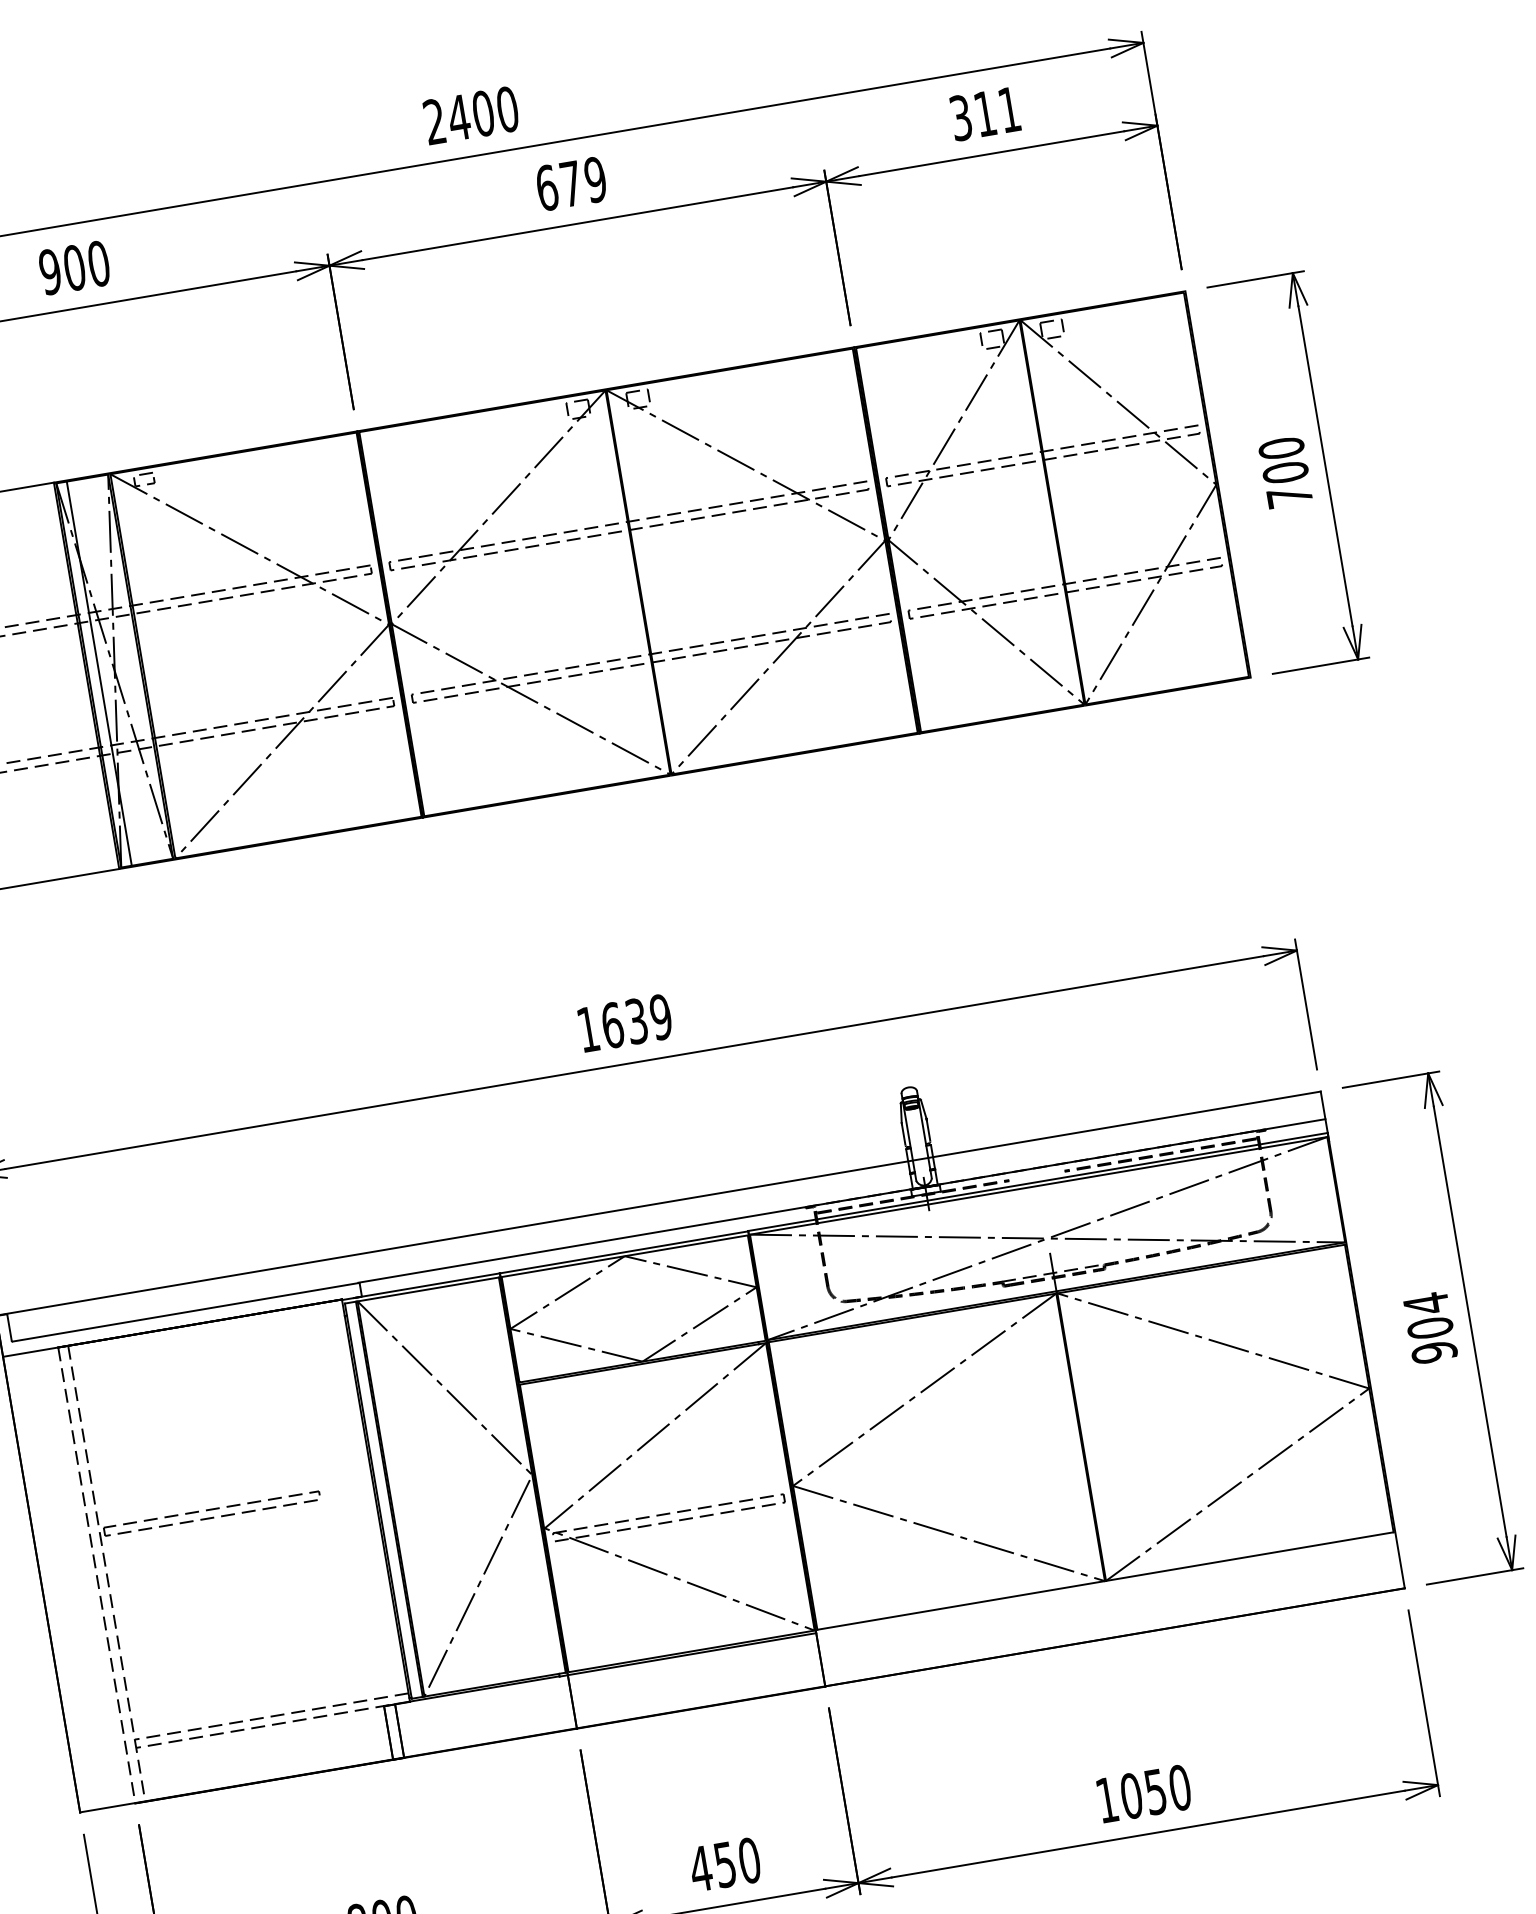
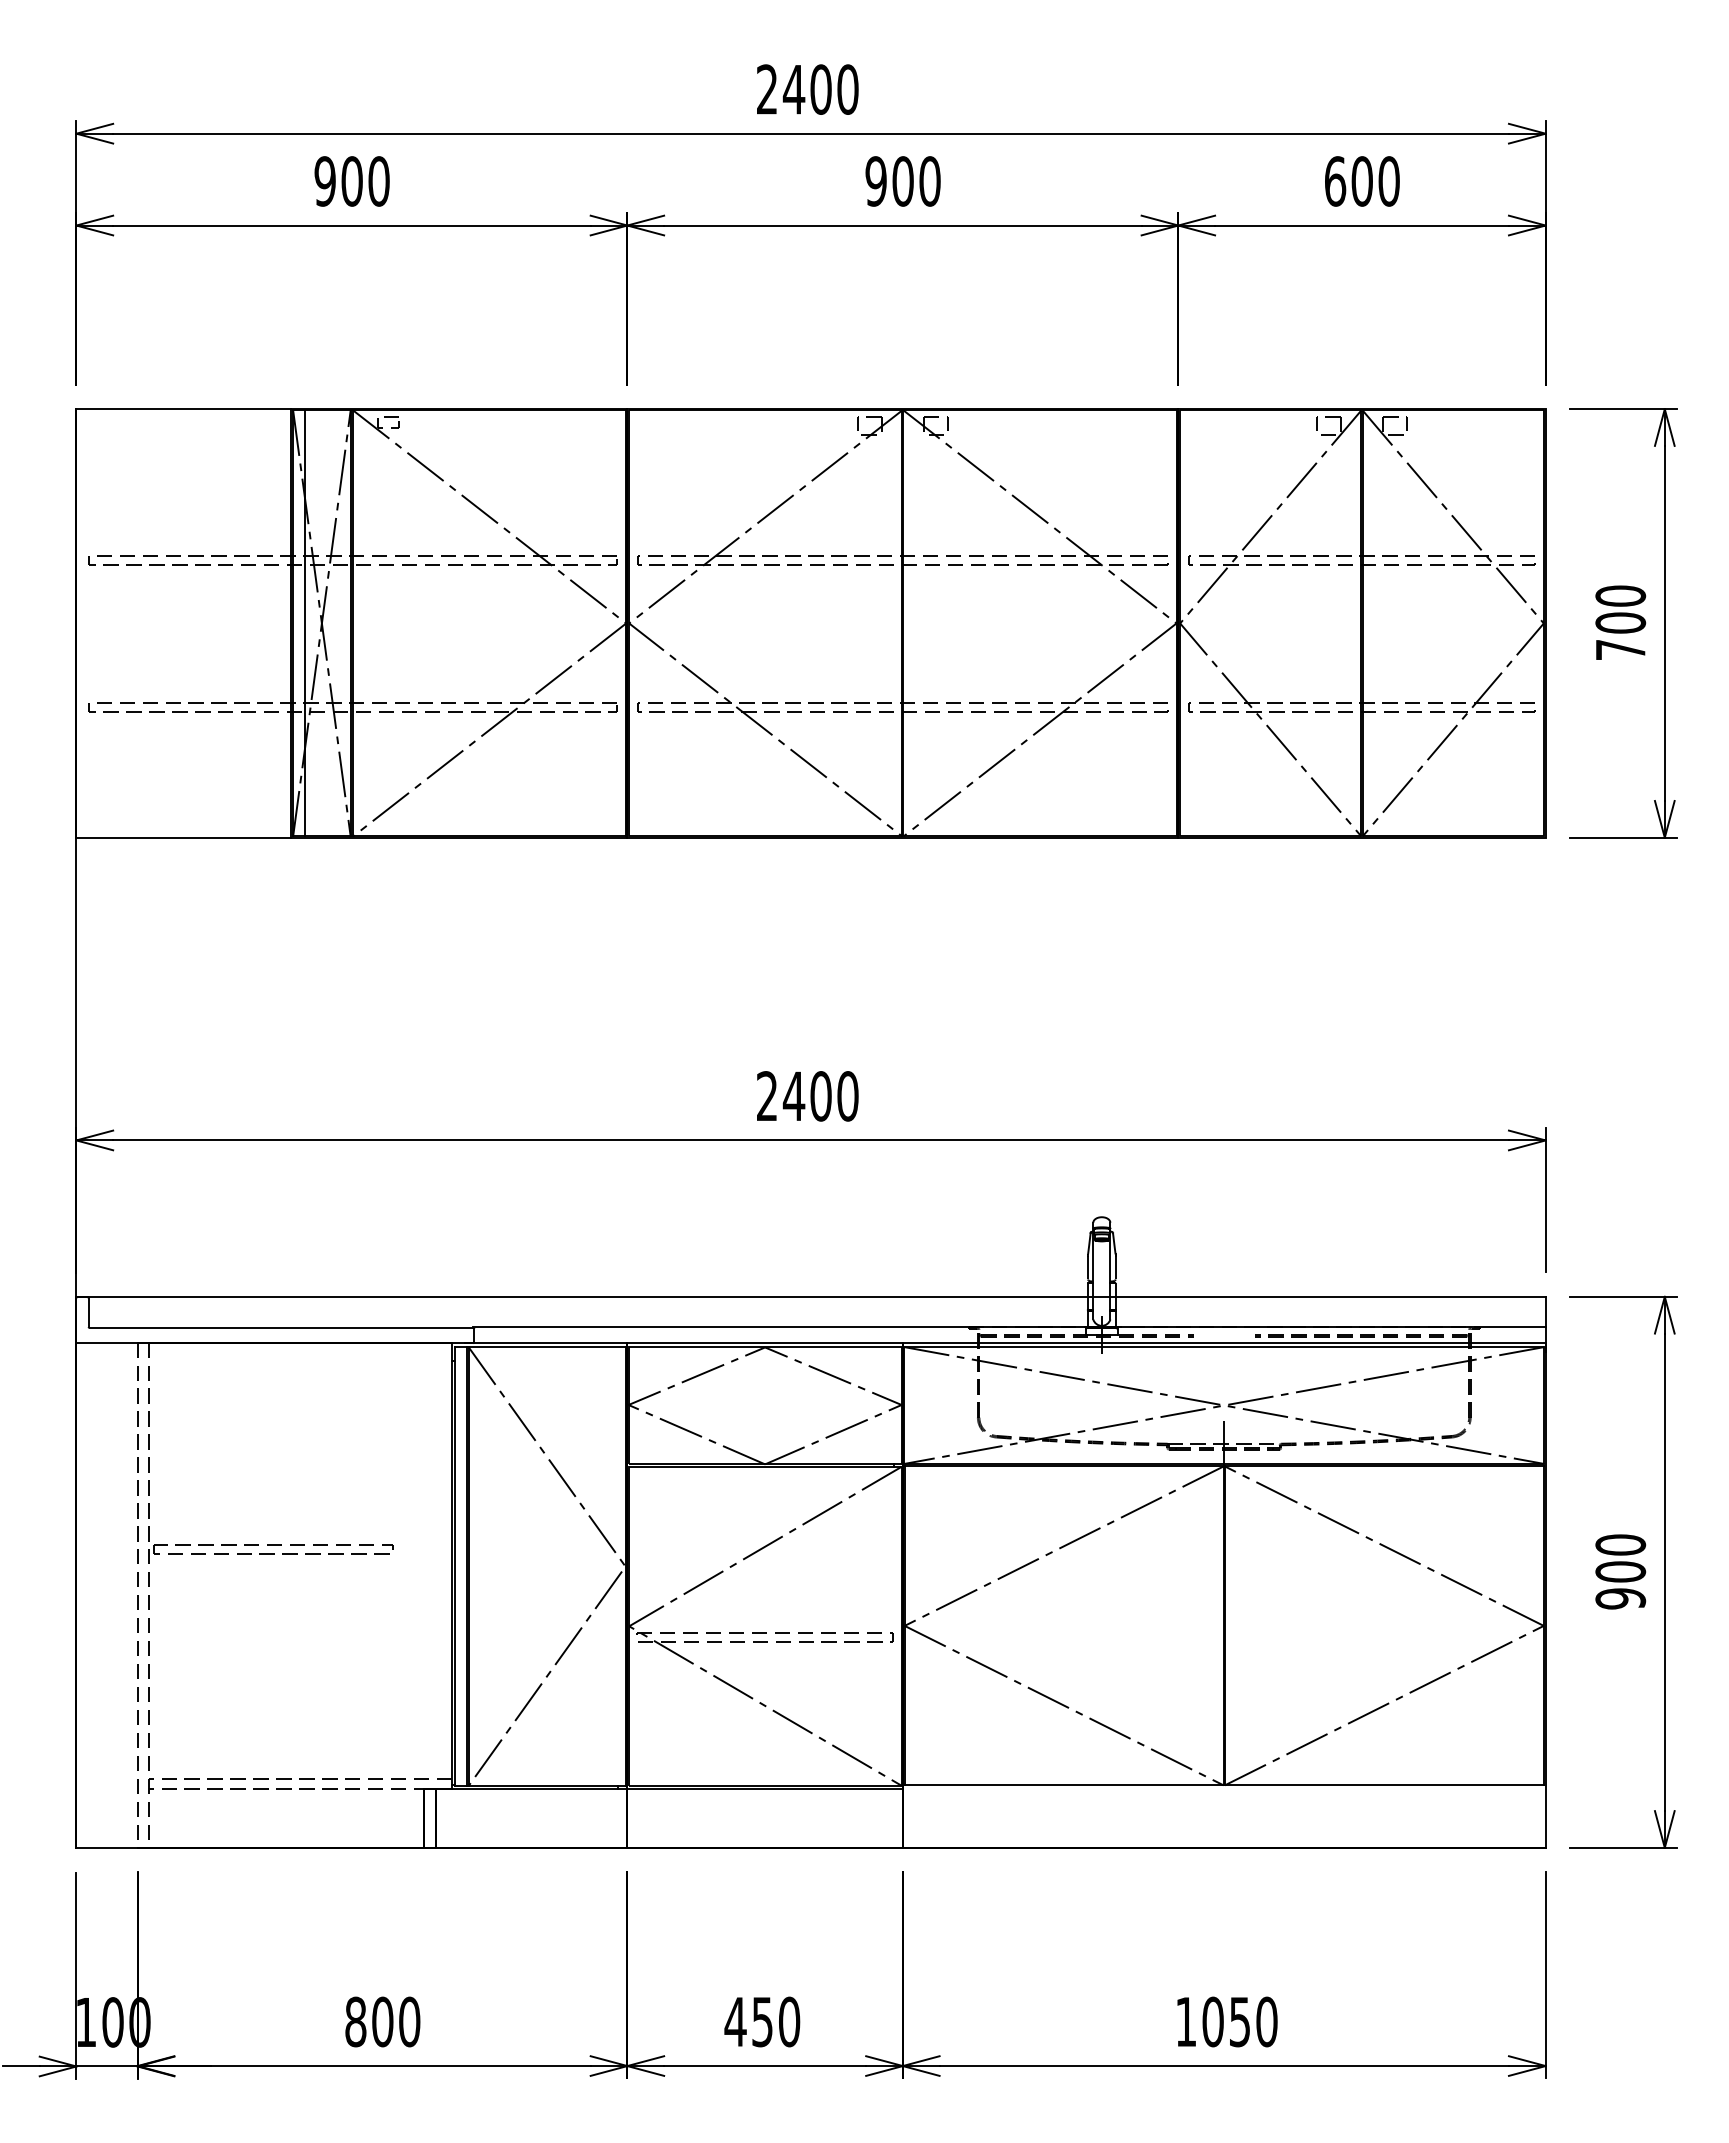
text: (985, 113) -> (1362, 181), 311 -> 600
text: (570, 184) -> (902, 181), 679 -> 900
text: (624, 1023) -> (807, 1096), 1639 -> 2400
text: (1426, 1304) -> (1620, 1545), 904 -> 900

